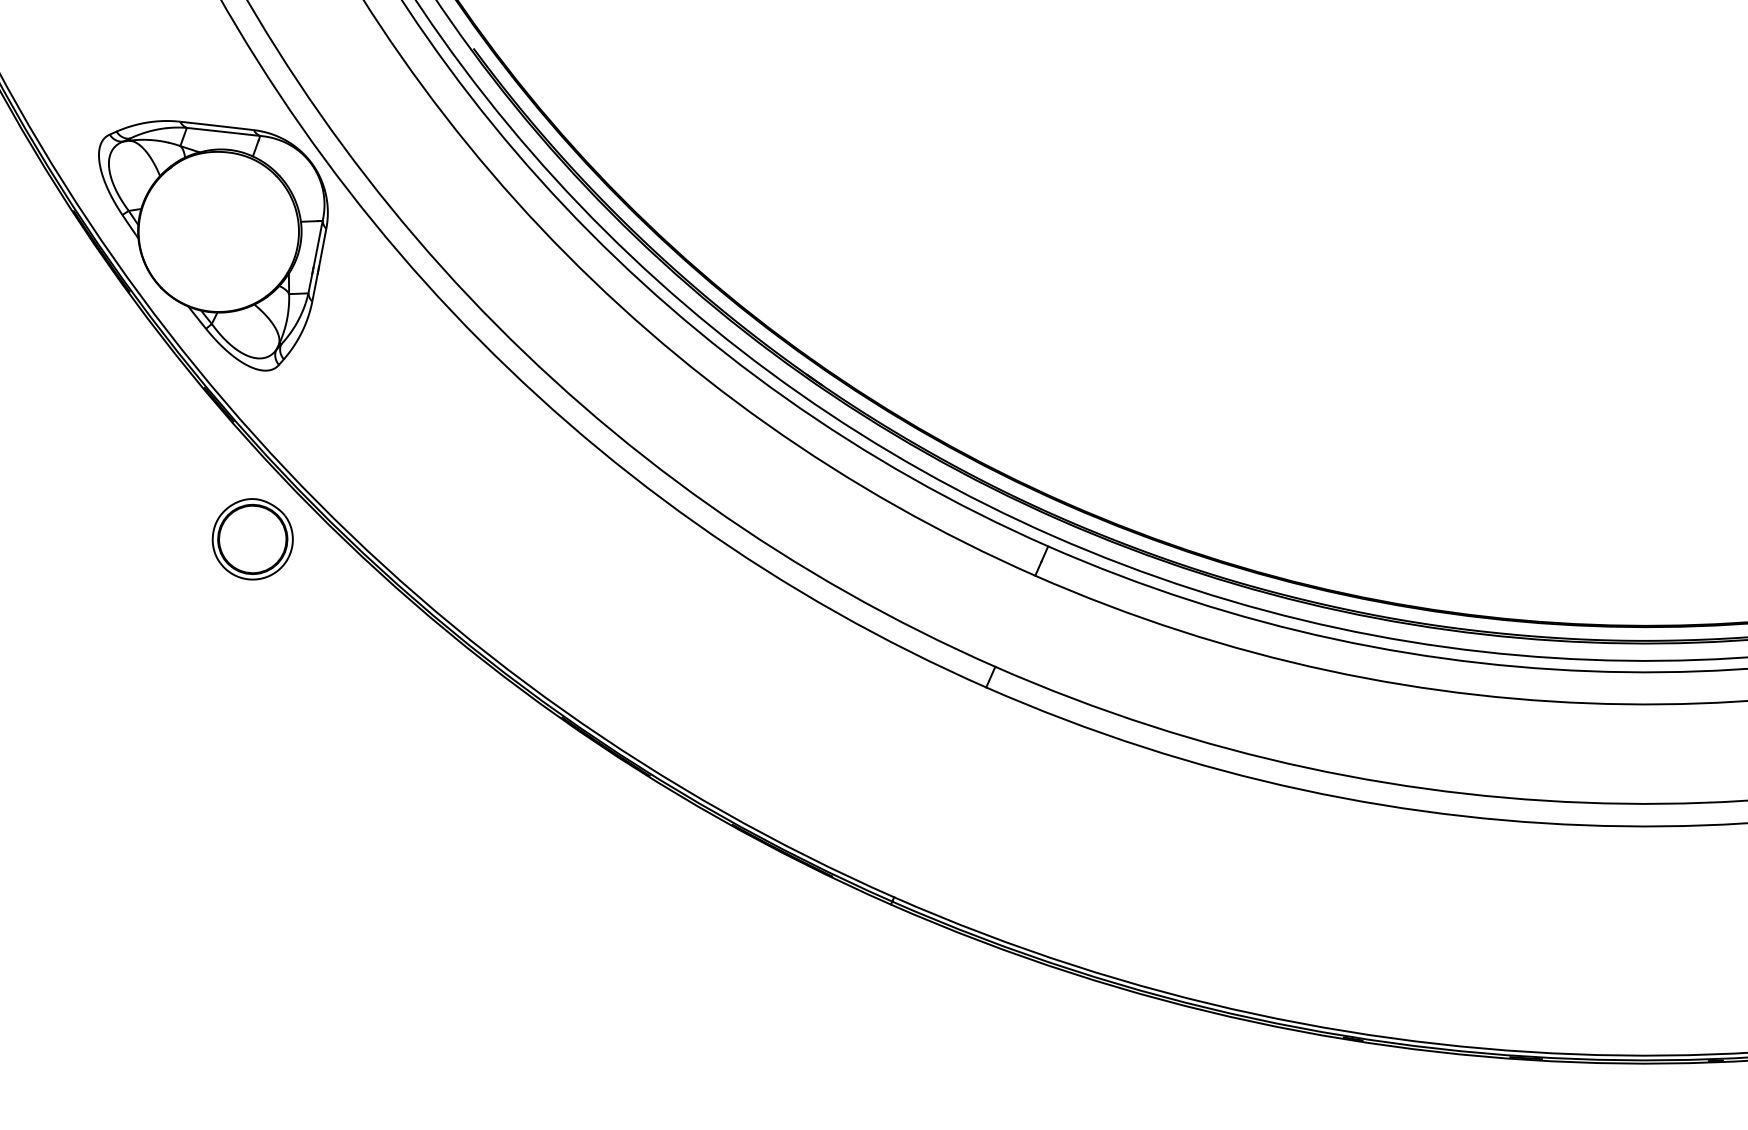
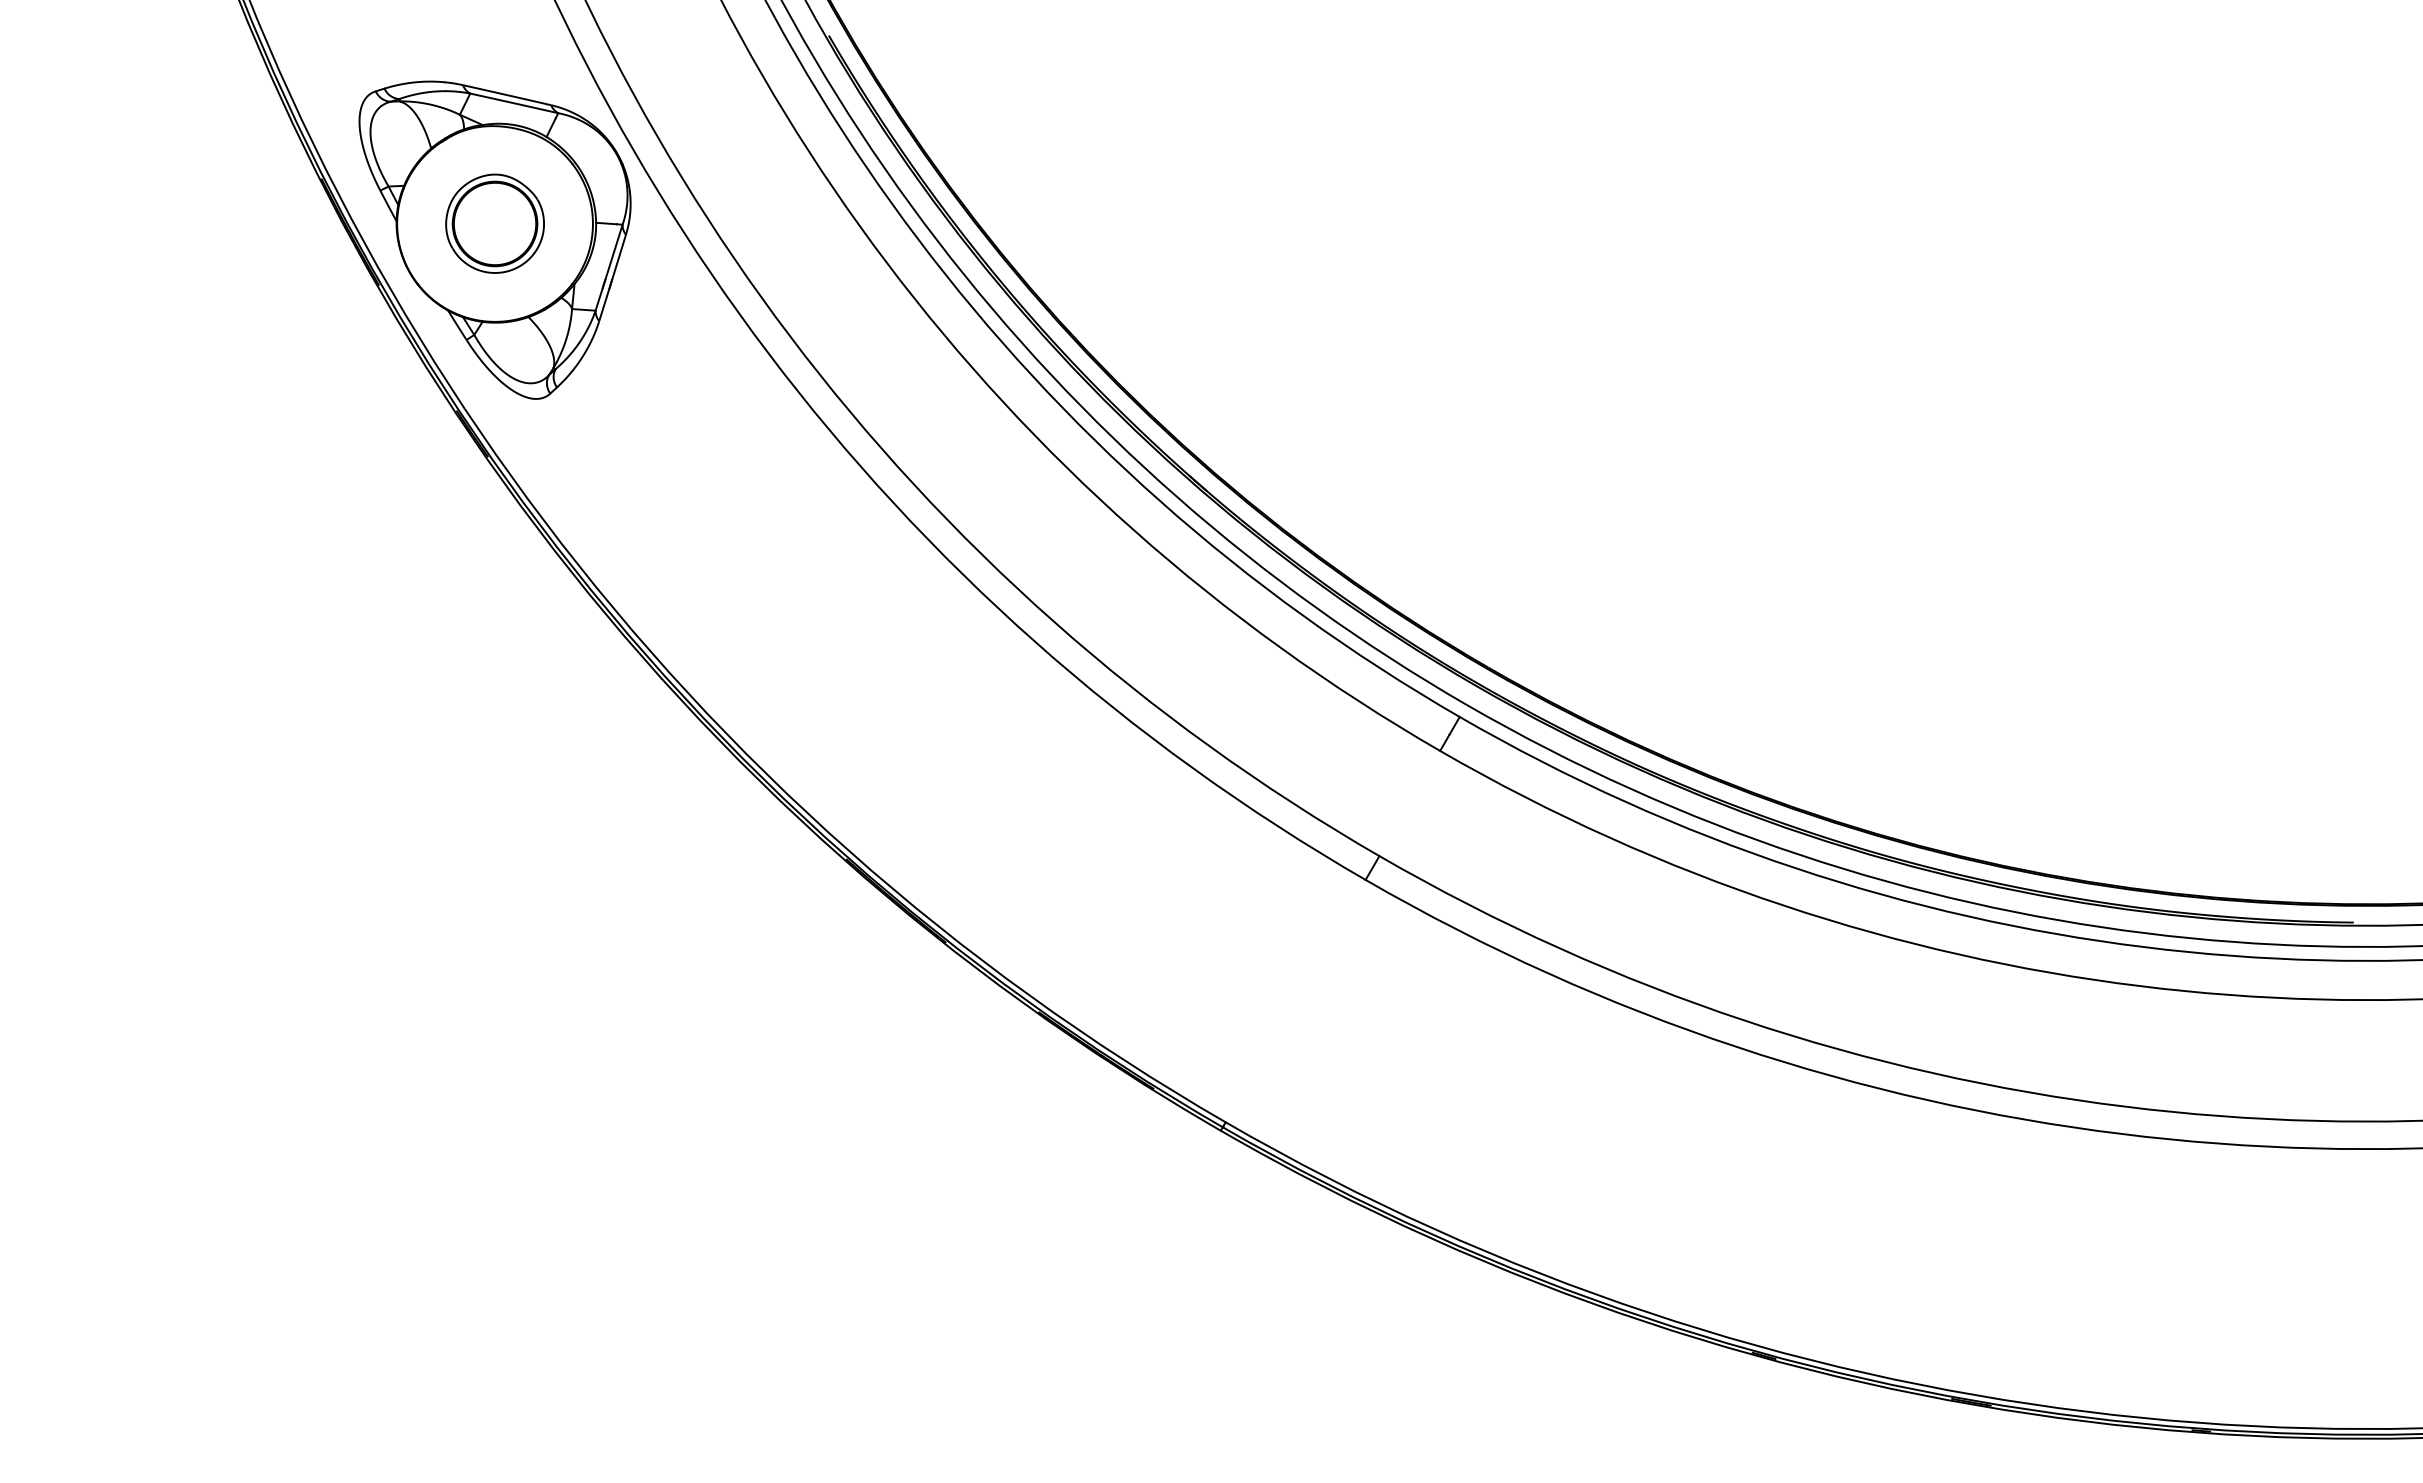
part: (252, 539) -> (494, 223), moved

